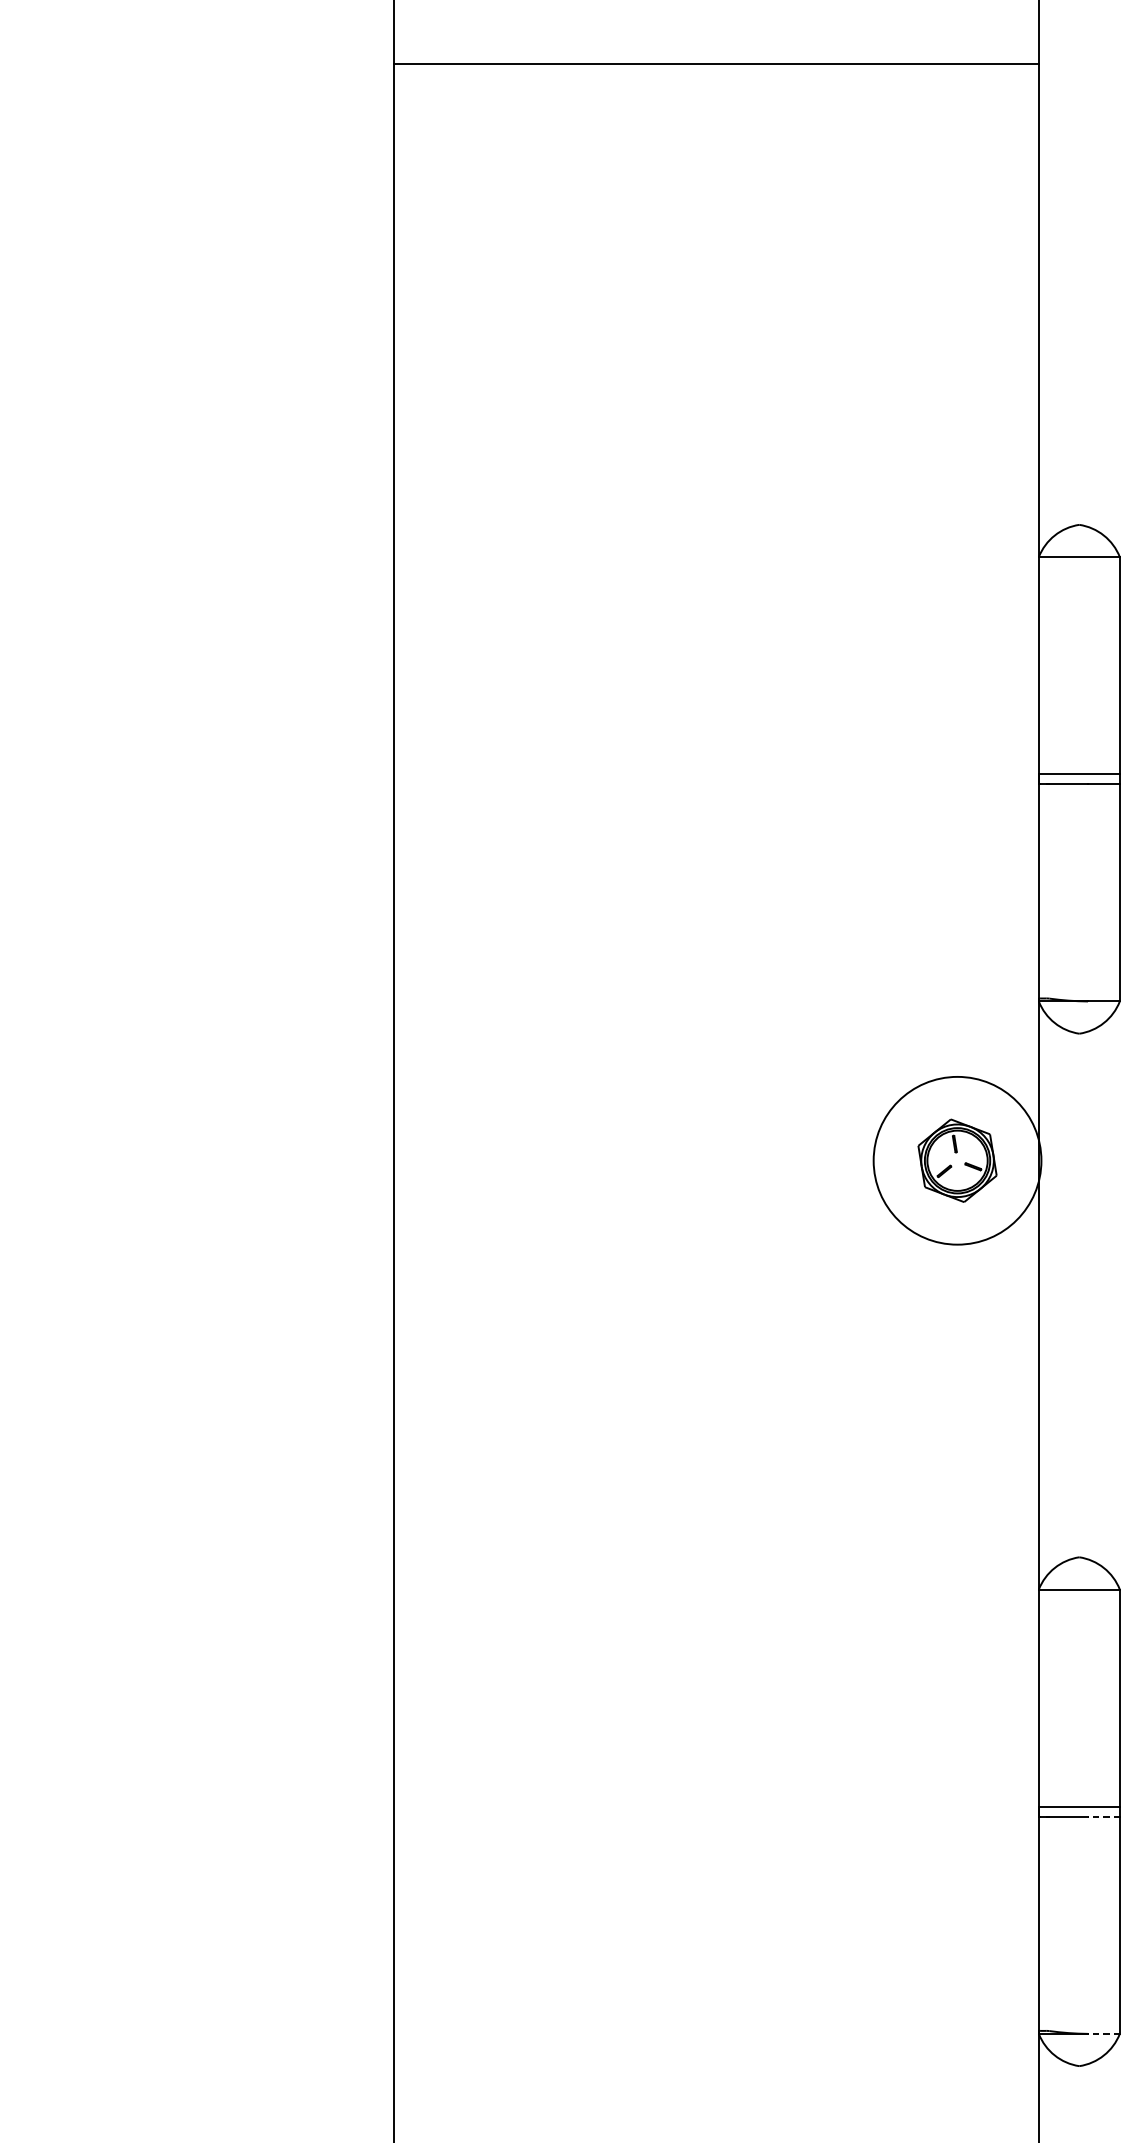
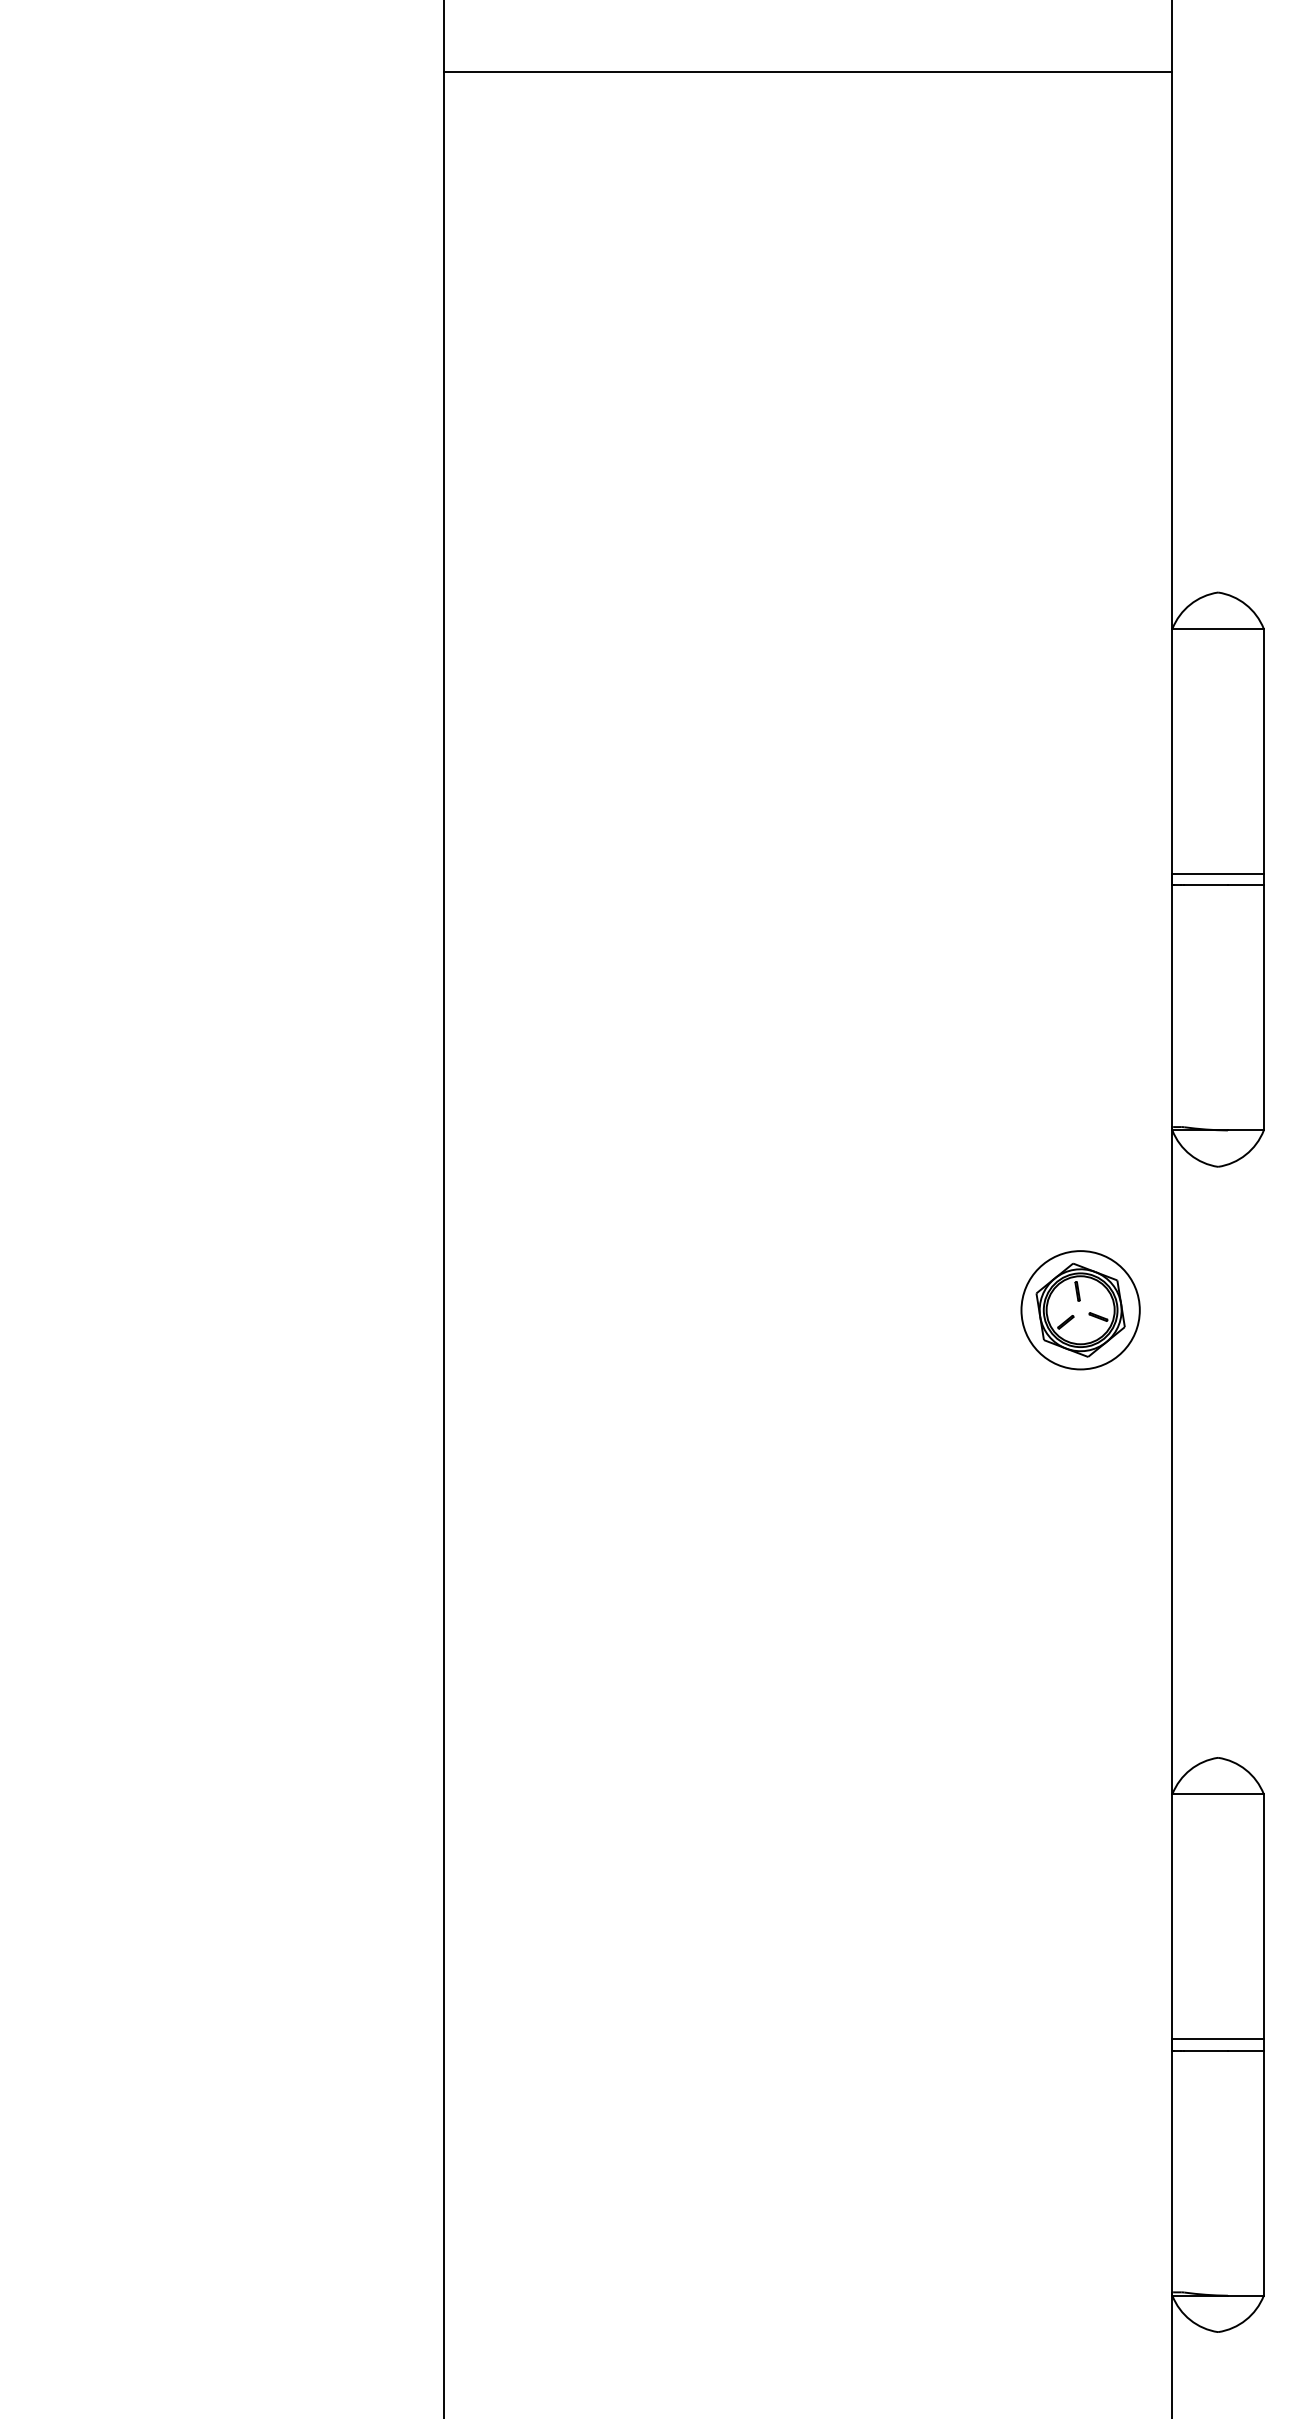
circle: (957, 1160) -> (1080, 1310), size x0.62
line: (1103, 1816) -> (1245, 2050), dashed -> solid
line: (1103, 2033) -> (1245, 2295), dashed -> solid

